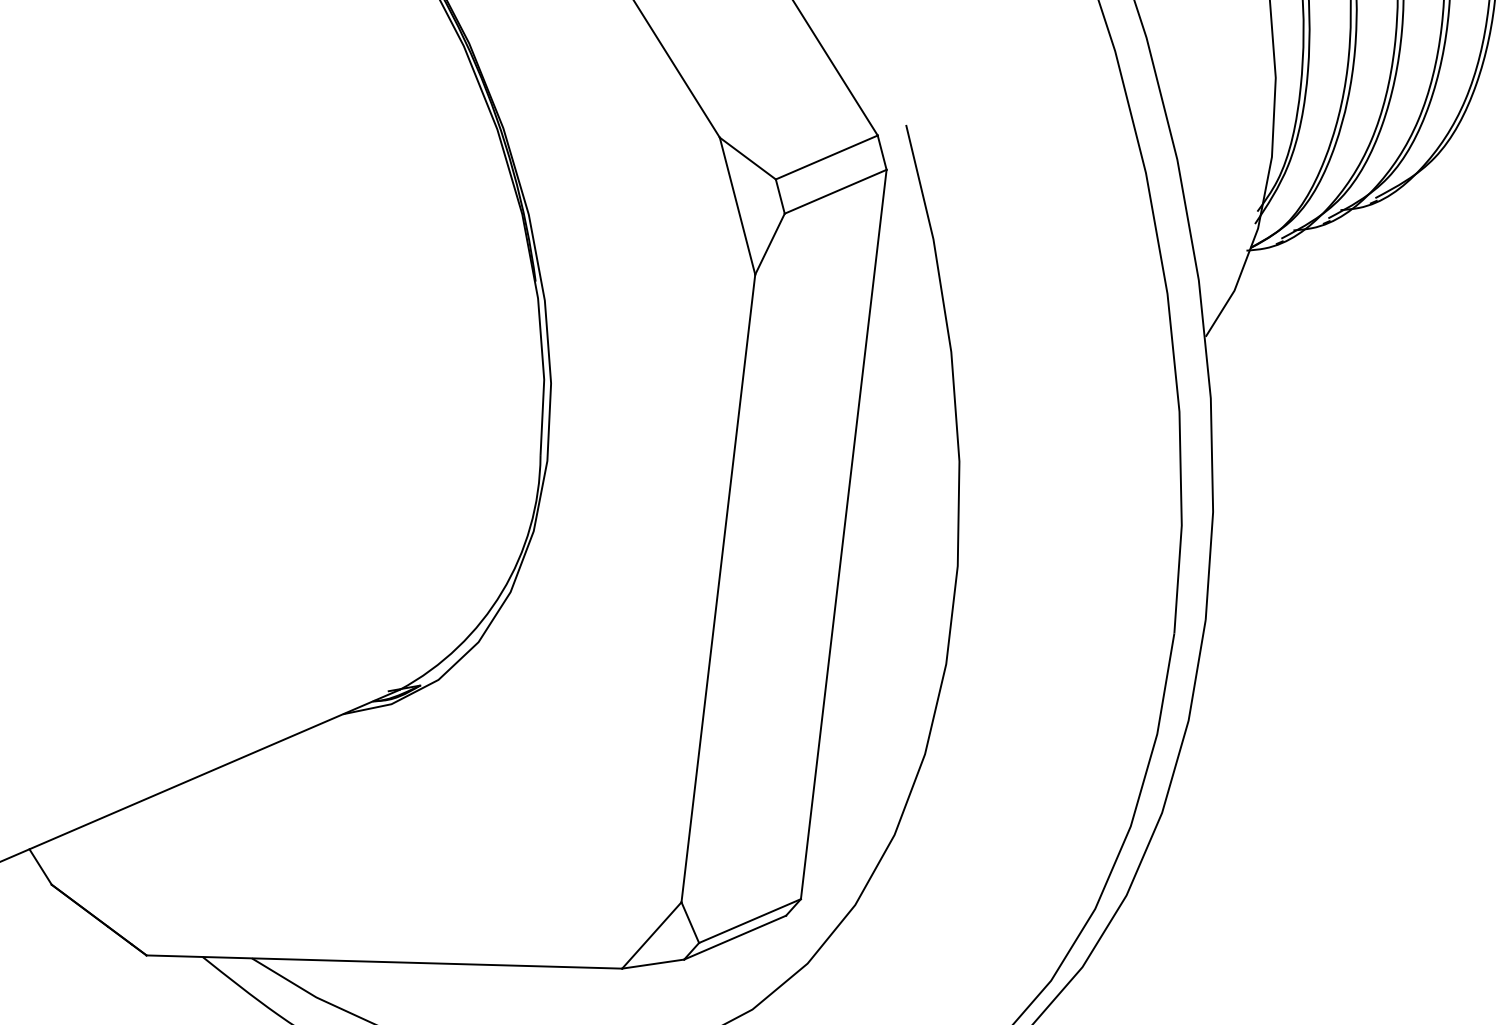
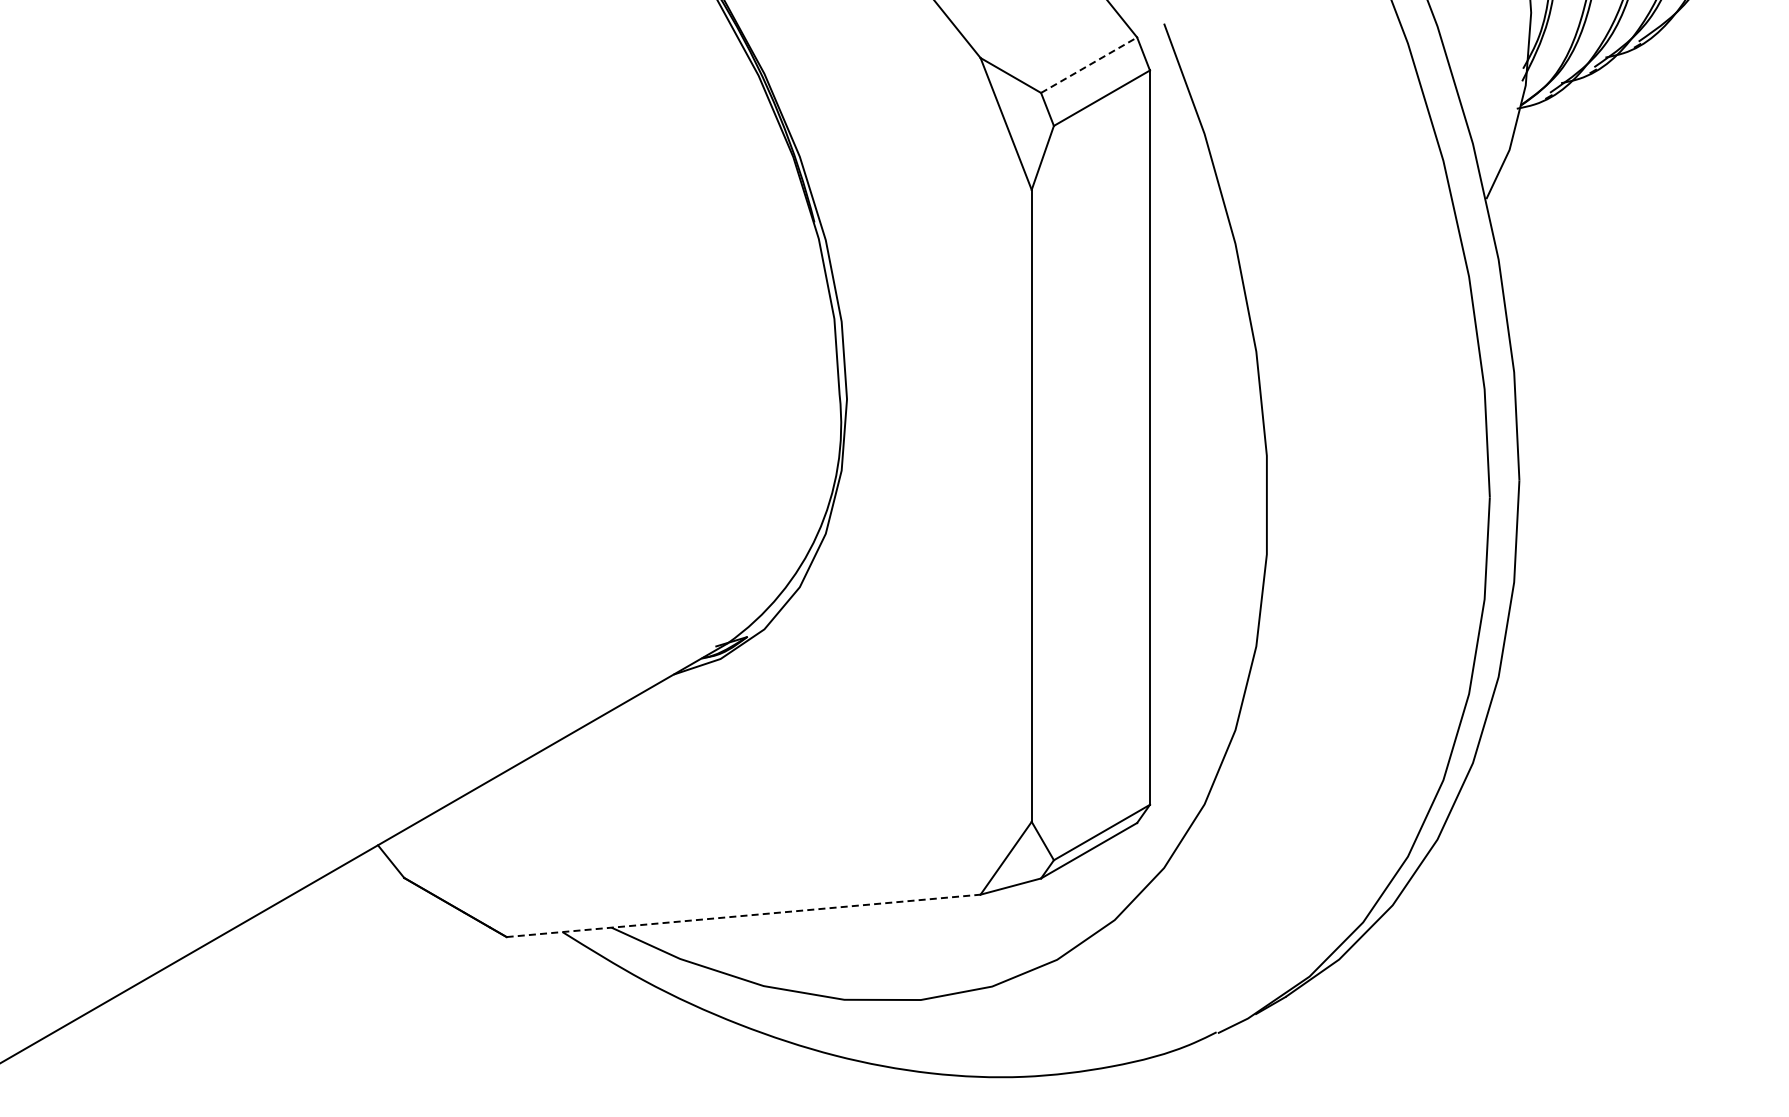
line: (827, 156) -> (1089, 64), solid -> dashed
line: (384, 961) -> (743, 915), solid -> dashed

